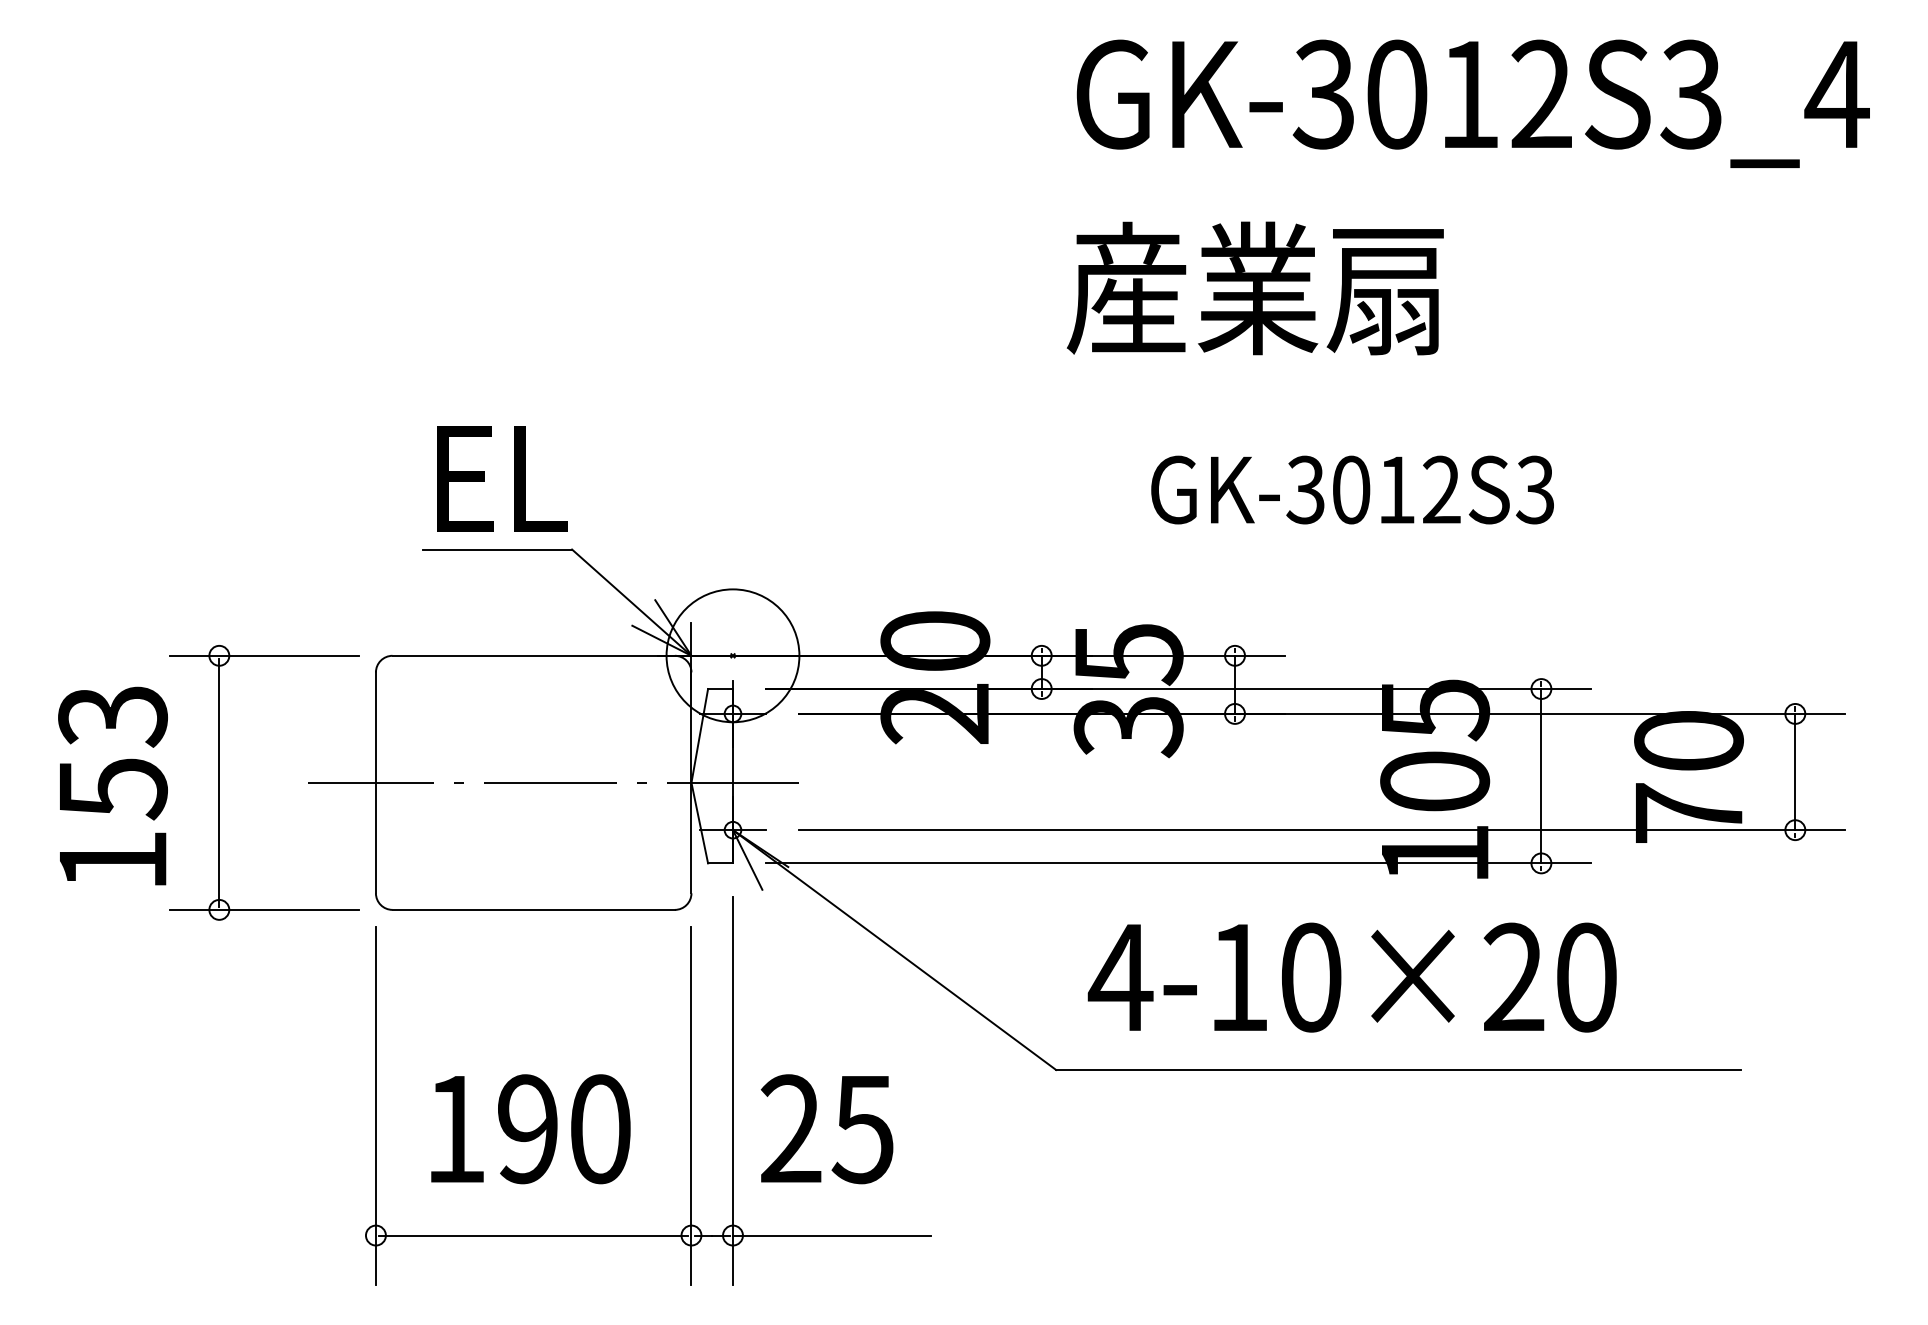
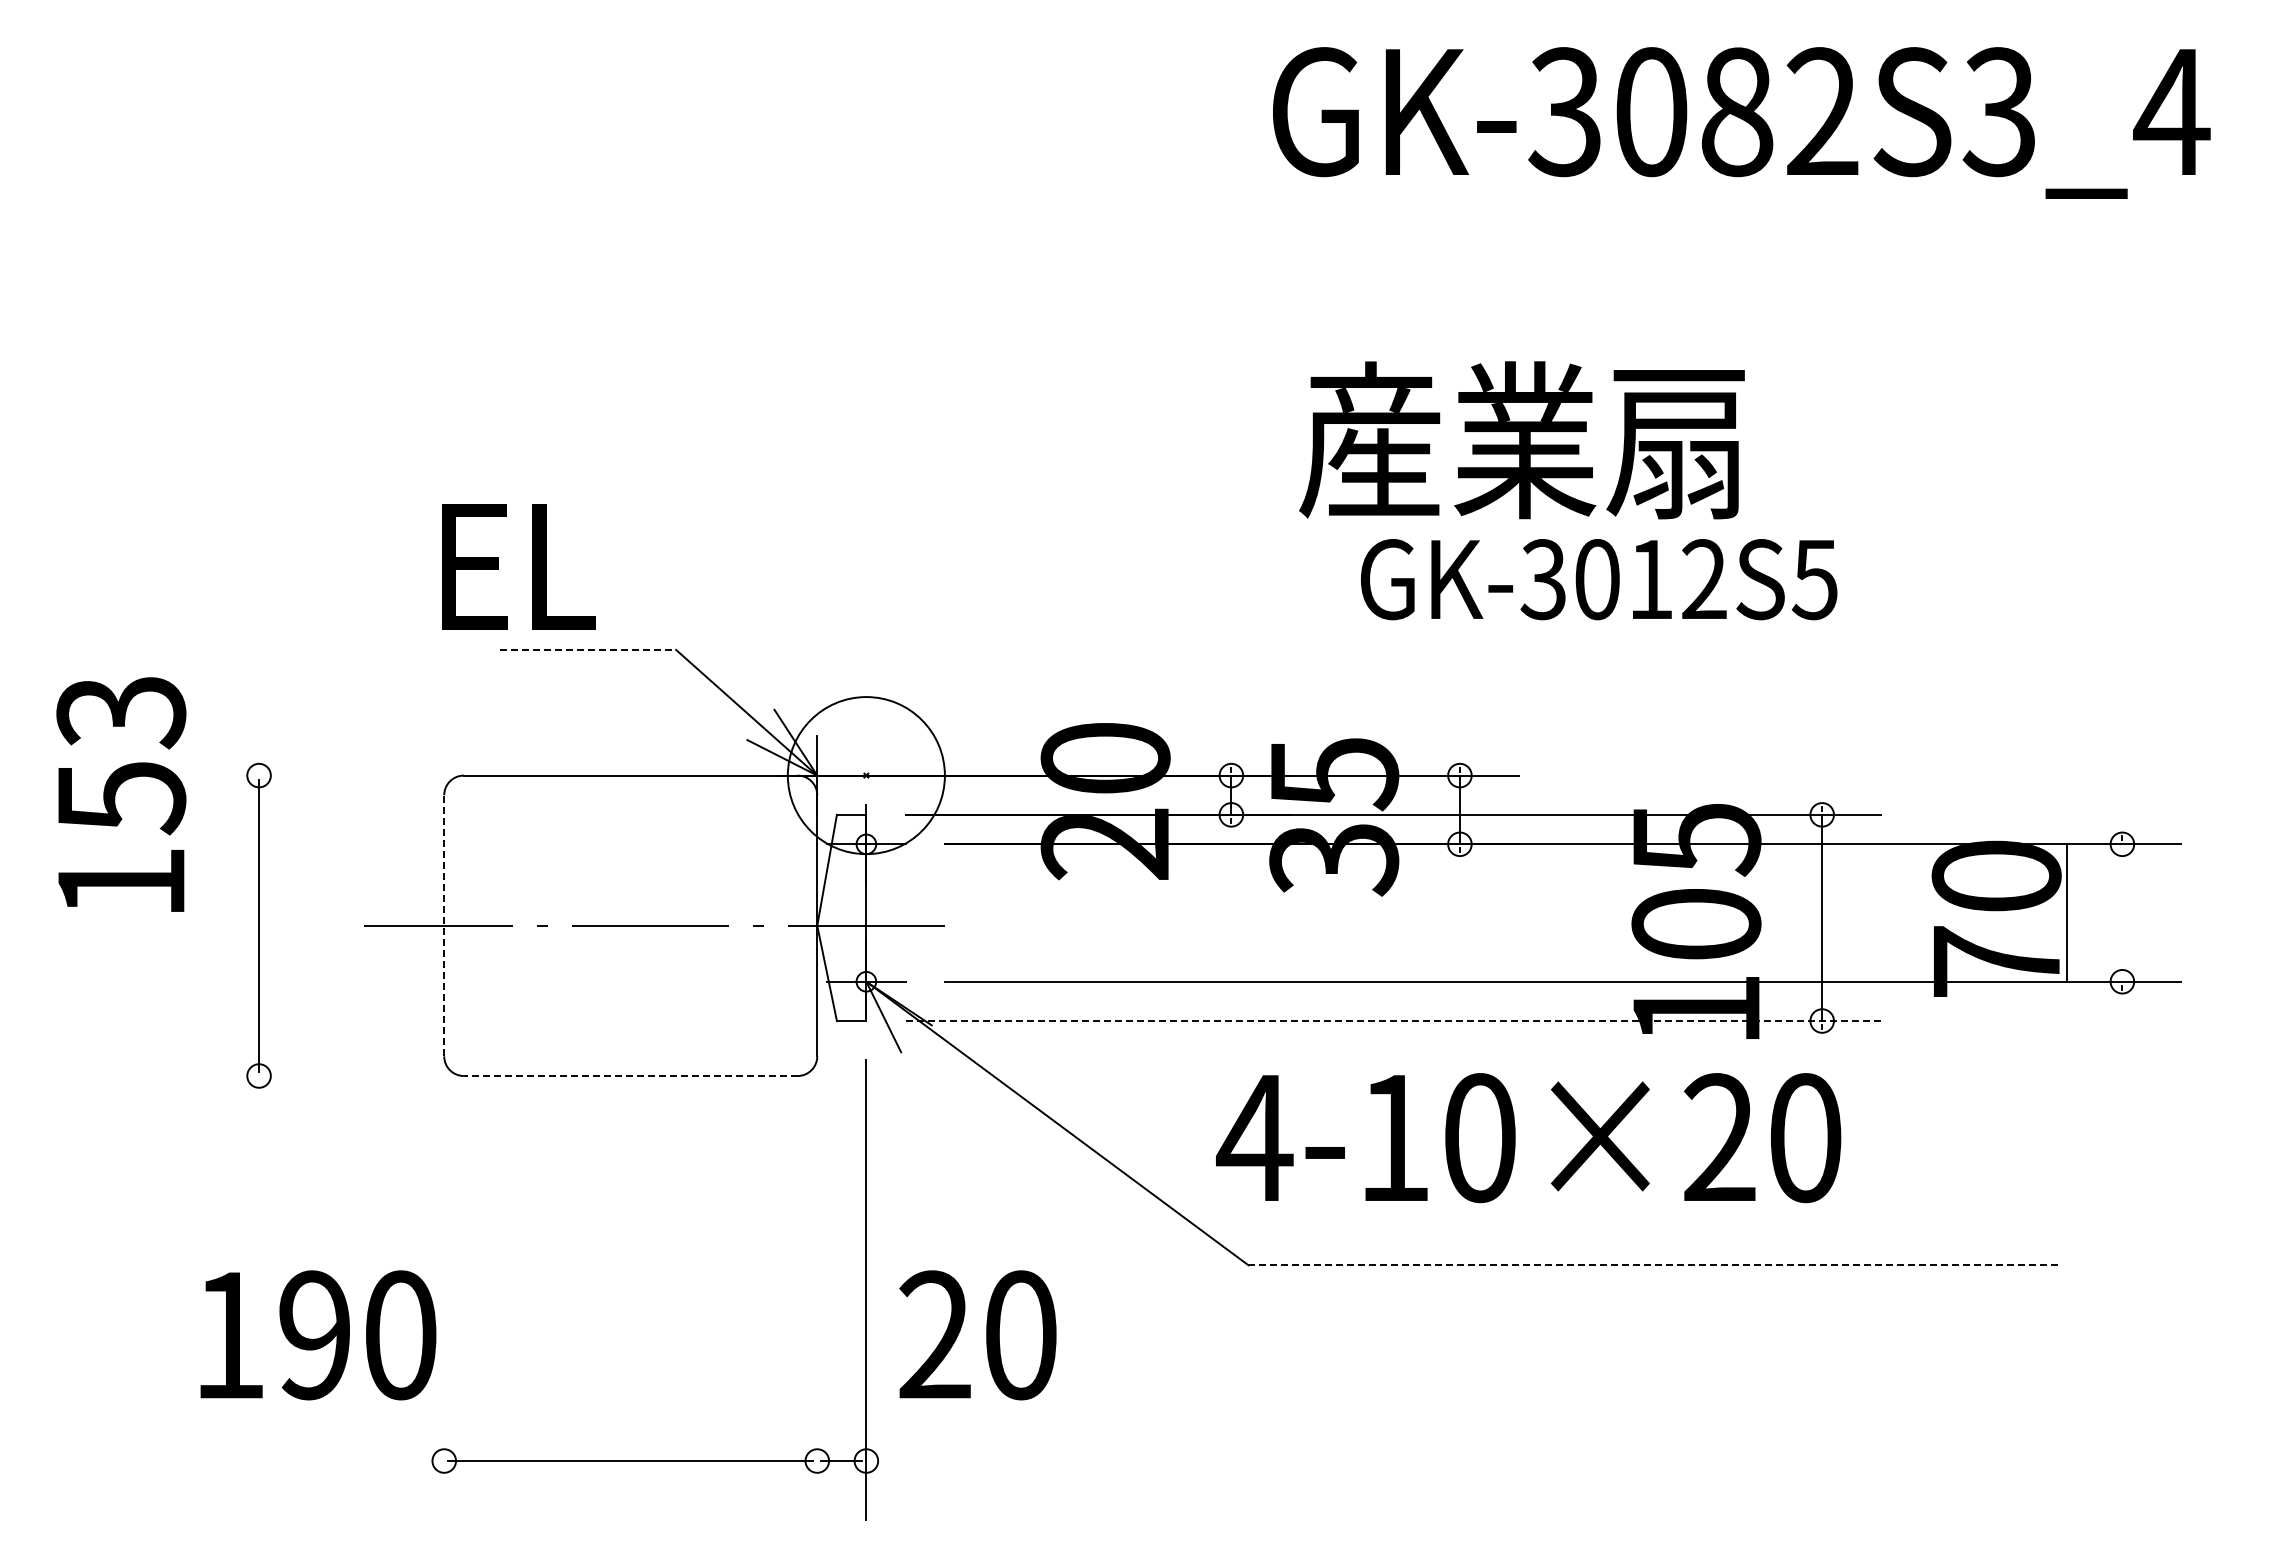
text: (1469, 94) -> (1737, 112), GK-3012S3_4 -> GK-3082S3_4
text: (1254, 288) -> (1521, 440), moved
text: (502, 478) -> (518, 566), moved
text: (1534, 489) -> (1814, 579), GK-3012S3 -> GK-3012S5
line: (497, 549) -> (588, 649), solid -> dashed
line: (264, 655) -> (312, 775), removed
line: (1795, 771) -> (2067, 912), moved
line: (376, 782) -> (444, 925), solid -> dashed
text: (113, 785) -> (121, 794), moved
line: (1178, 863) -> (1393, 1021), solid -> dashed
line: (264, 910) -> (312, 1076), removed
line: (533, 910) -> (630, 1076), solid -> dashed
text: (1352, 977) -> (1528, 1138), moved
line: (1399, 1070) -> (1654, 1265), solid -> dashed
line: (376, 1105) -> (444, 1307), removed
line: (691, 1105) -> (817, 1307), removed
text: (530, 1129) -> (318, 1335), moved
text: (862, 1129) -> (1019, 1335), 25 -> 20
line: (832, 1235) -> (983, 1461), removed

